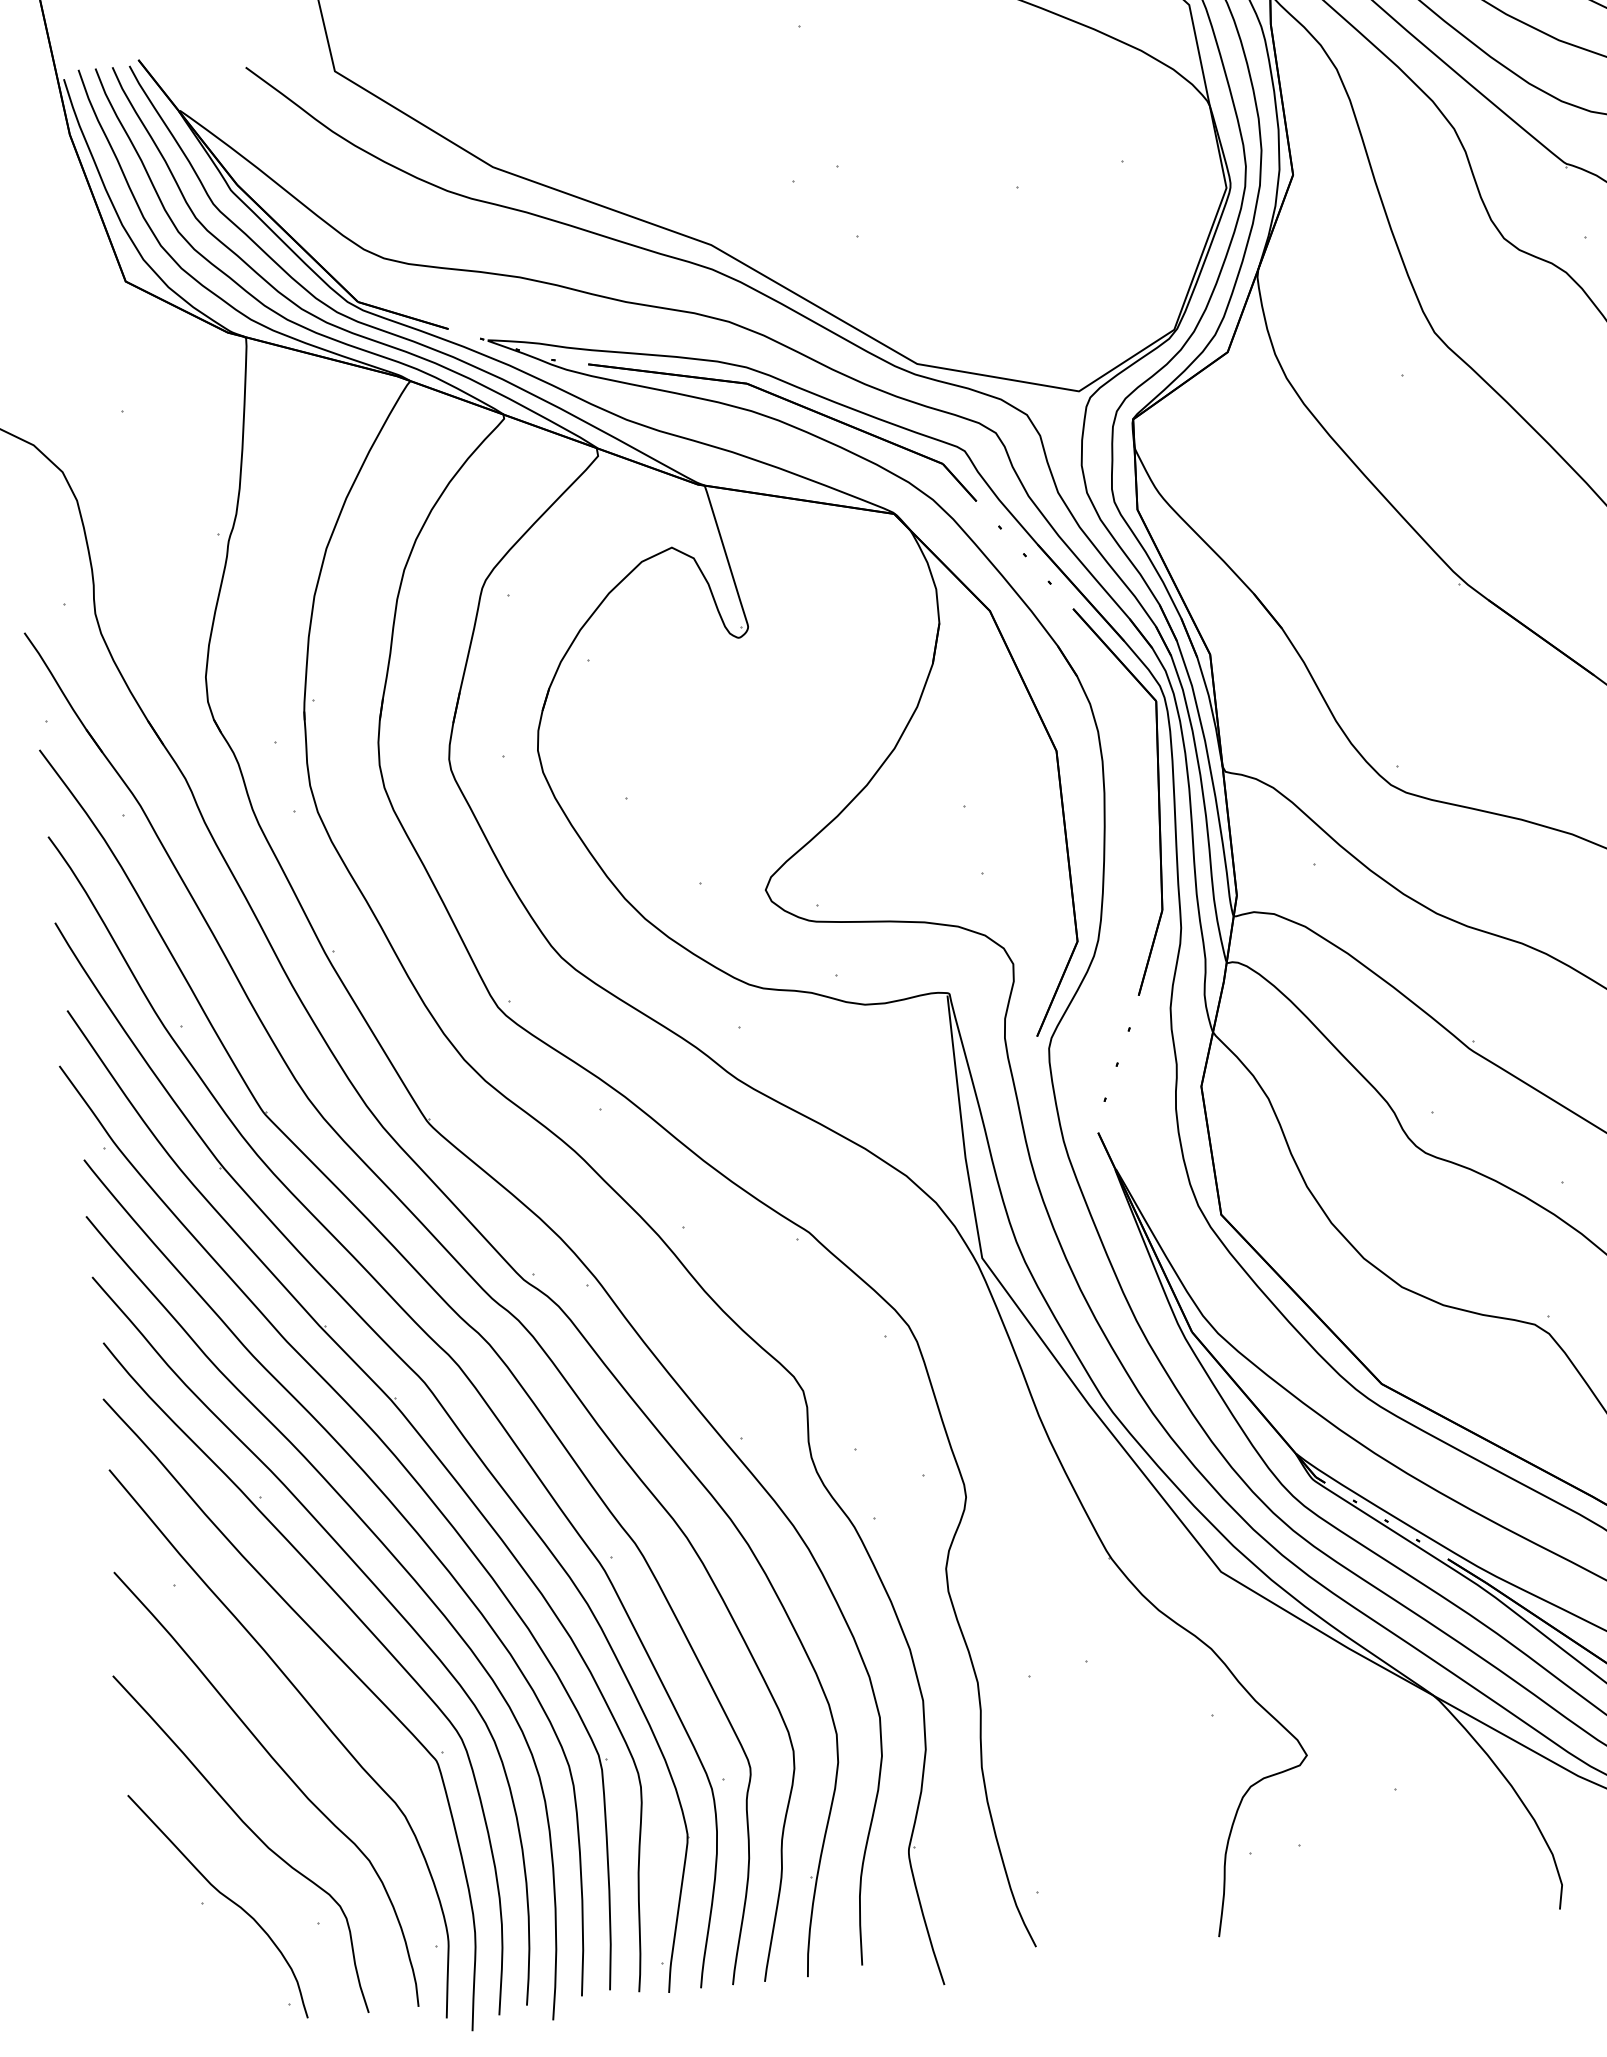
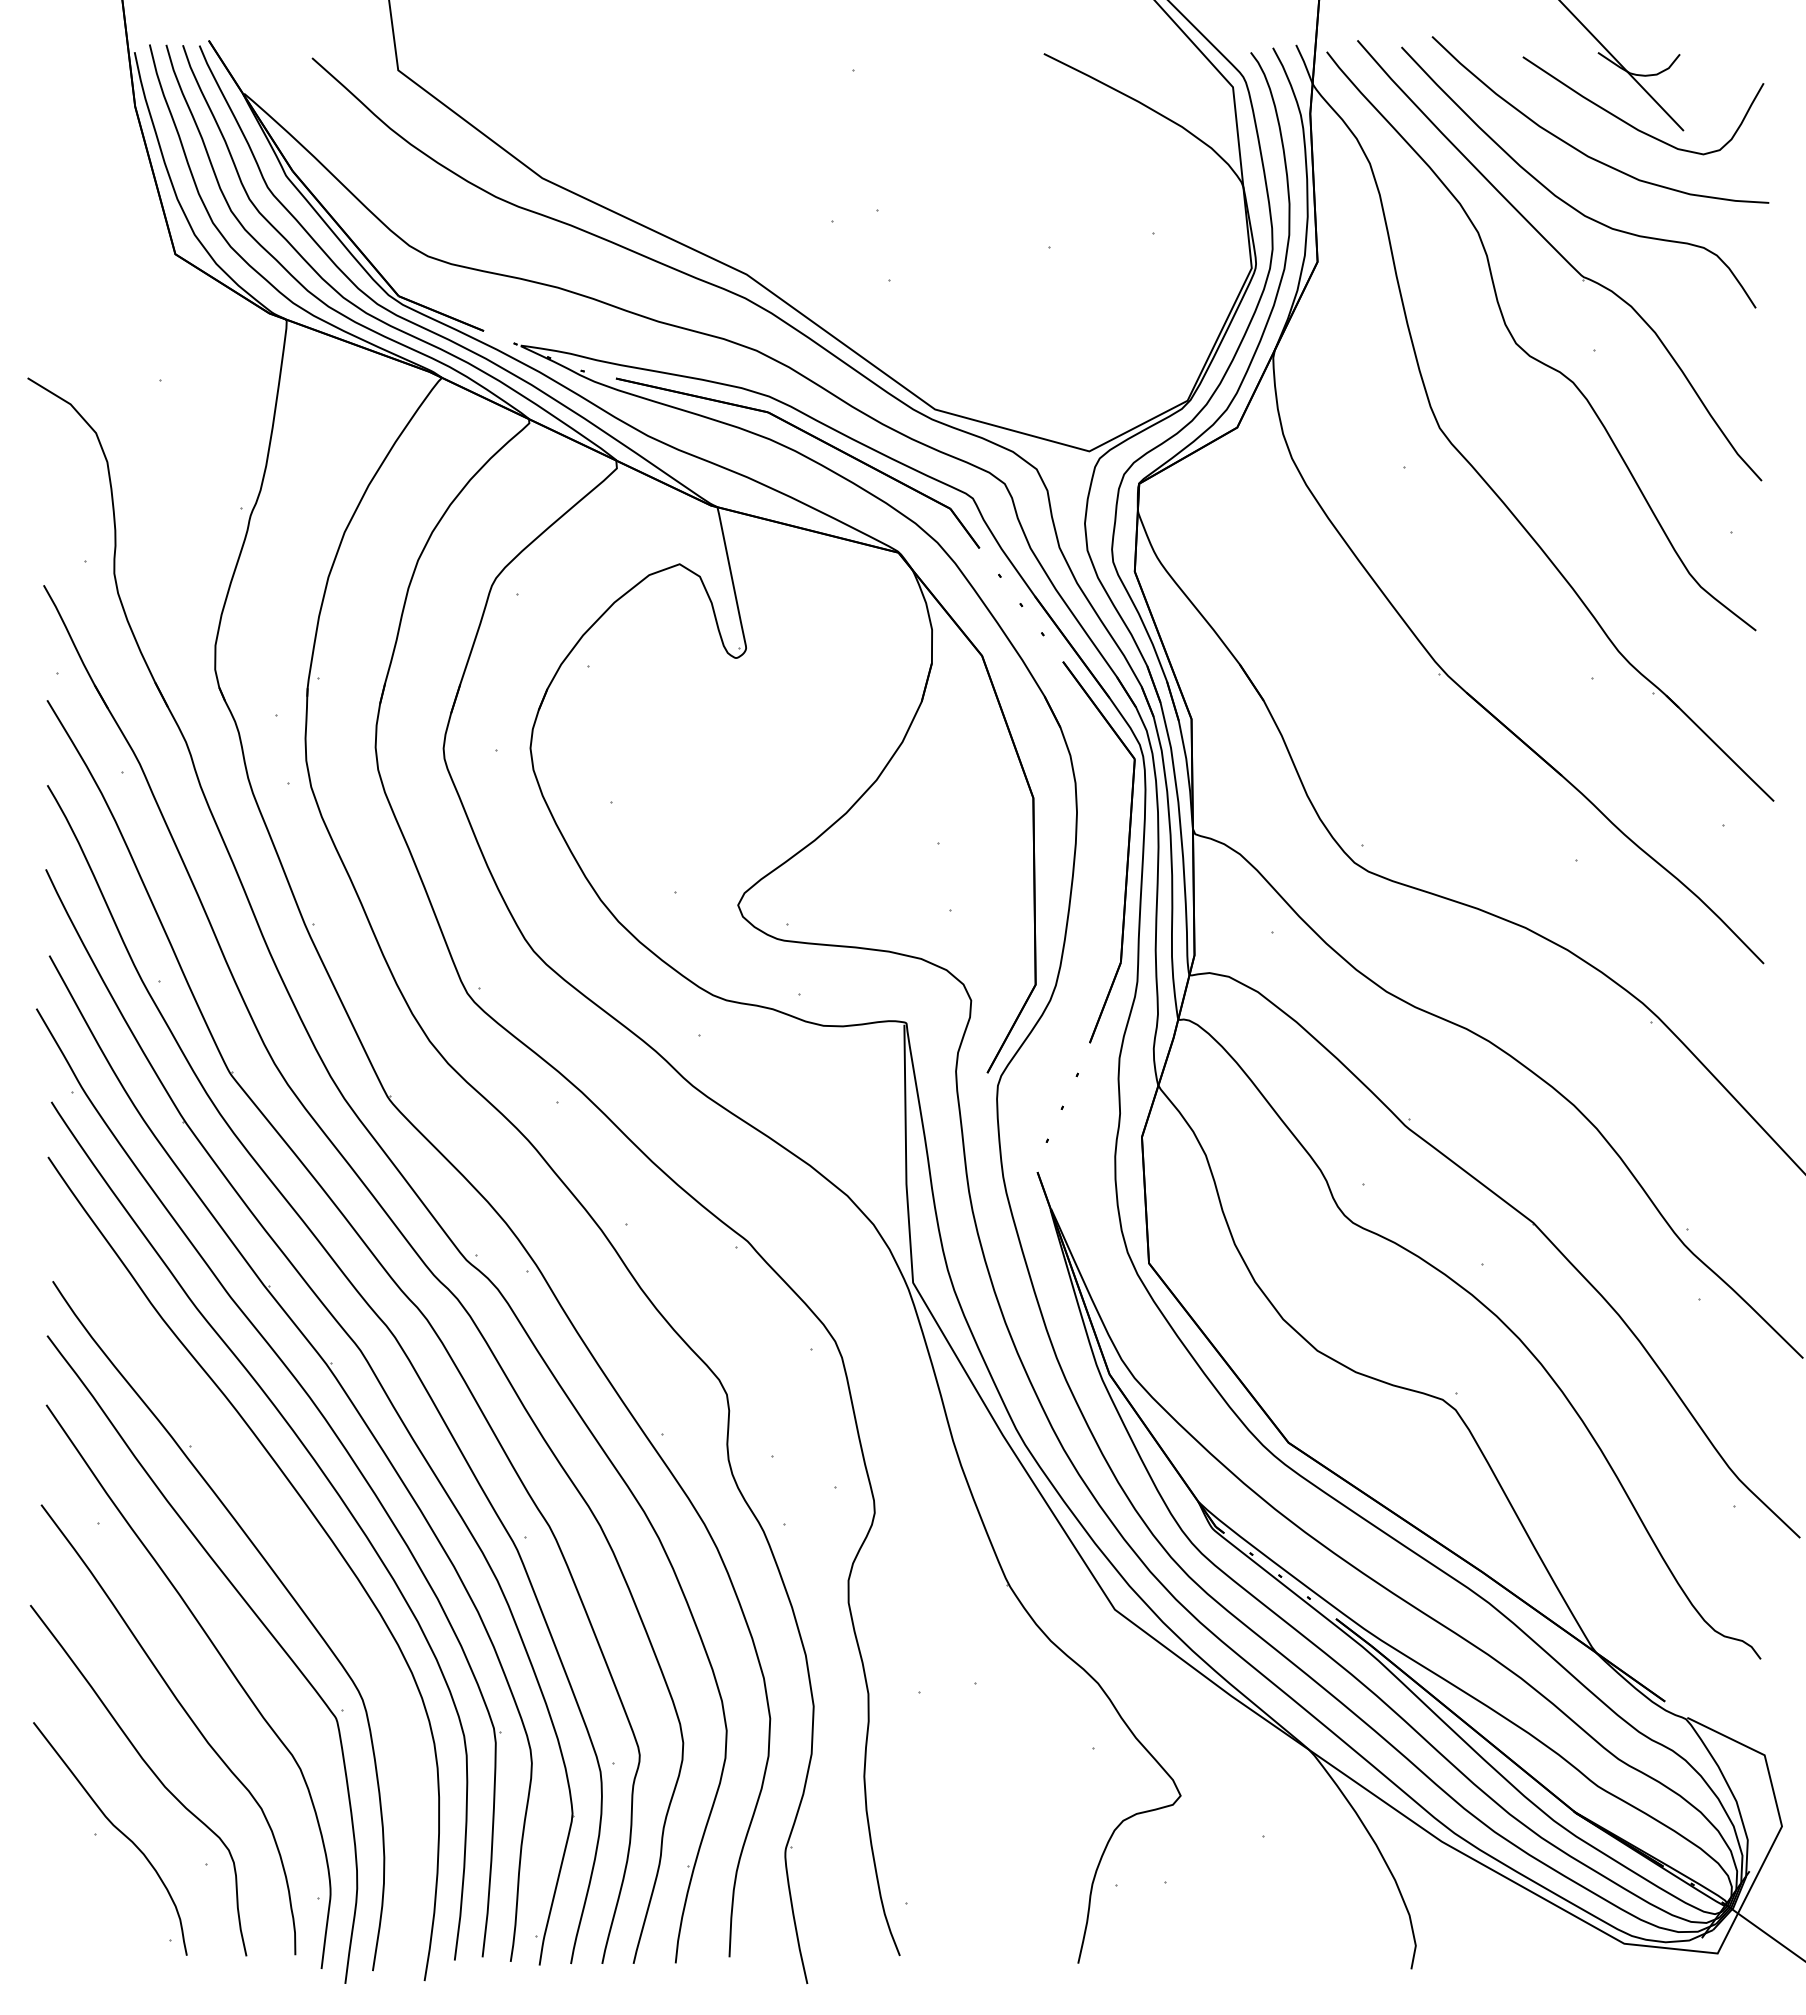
curve: (374, 1586) -> (292, 1543), removed

